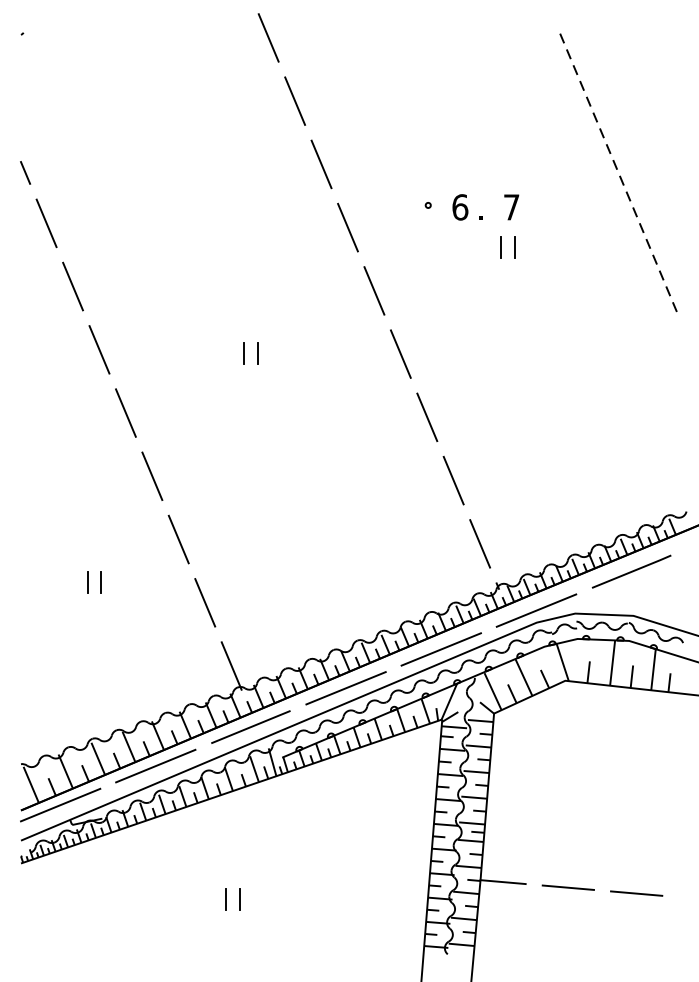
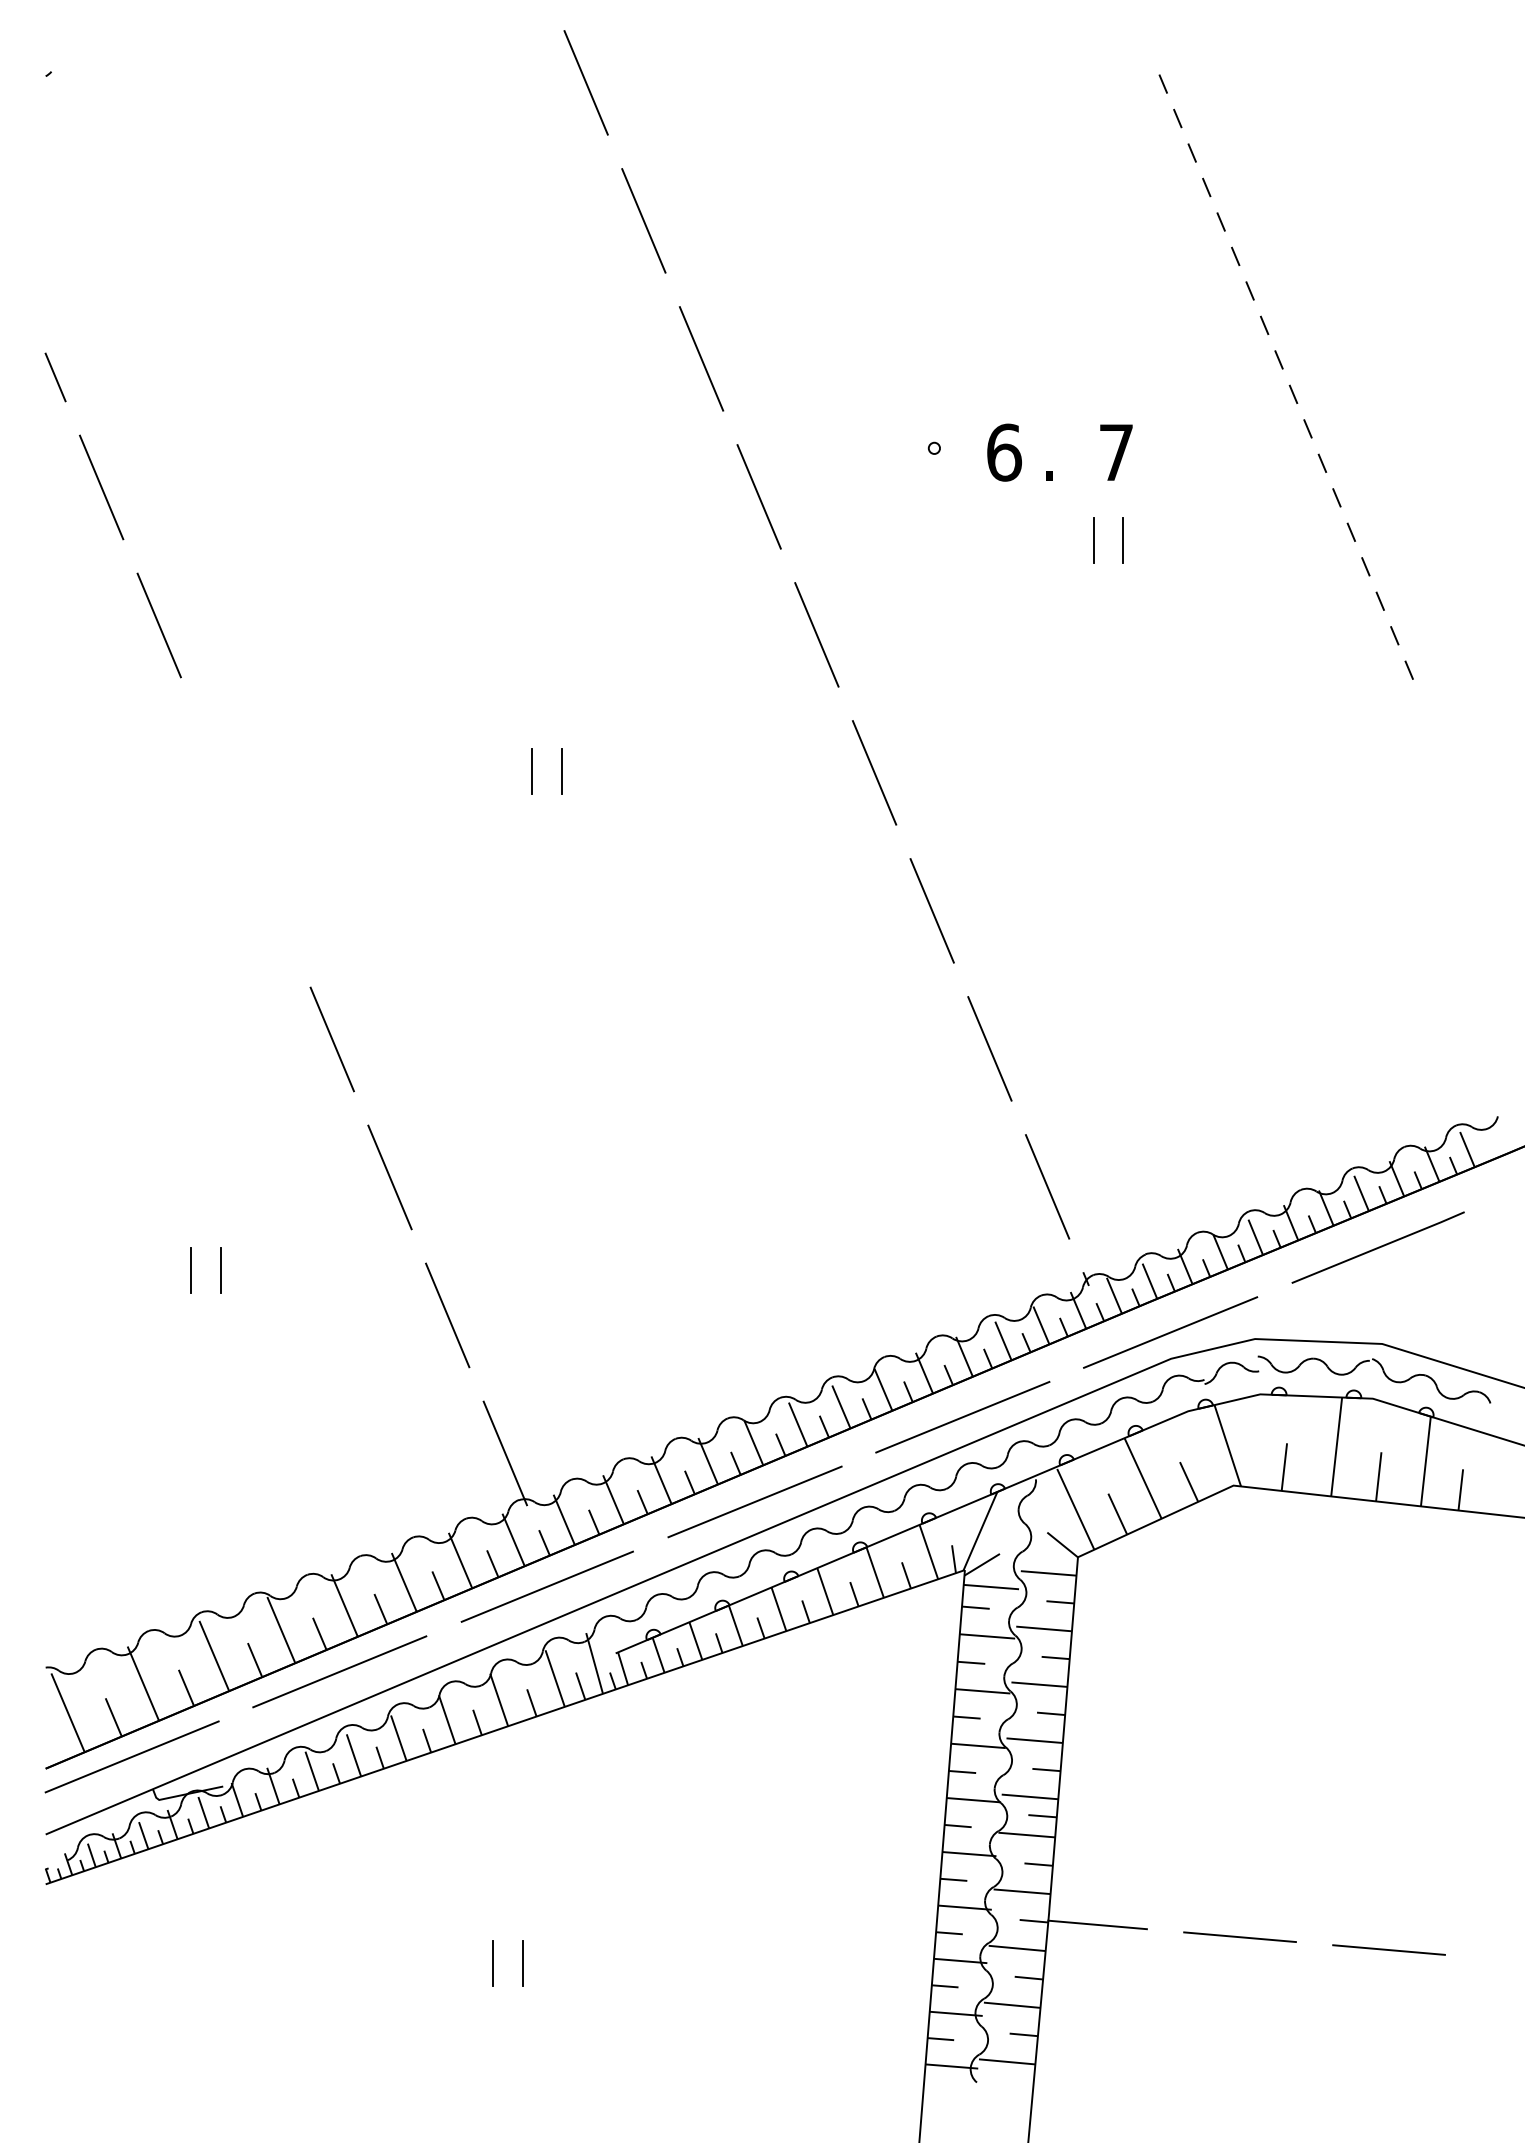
part: (618, 172) -> (1286, 376), moved
line: (99, 349) -> (216, 762), removed
line: (125, 412) -> (273, 900), removed

